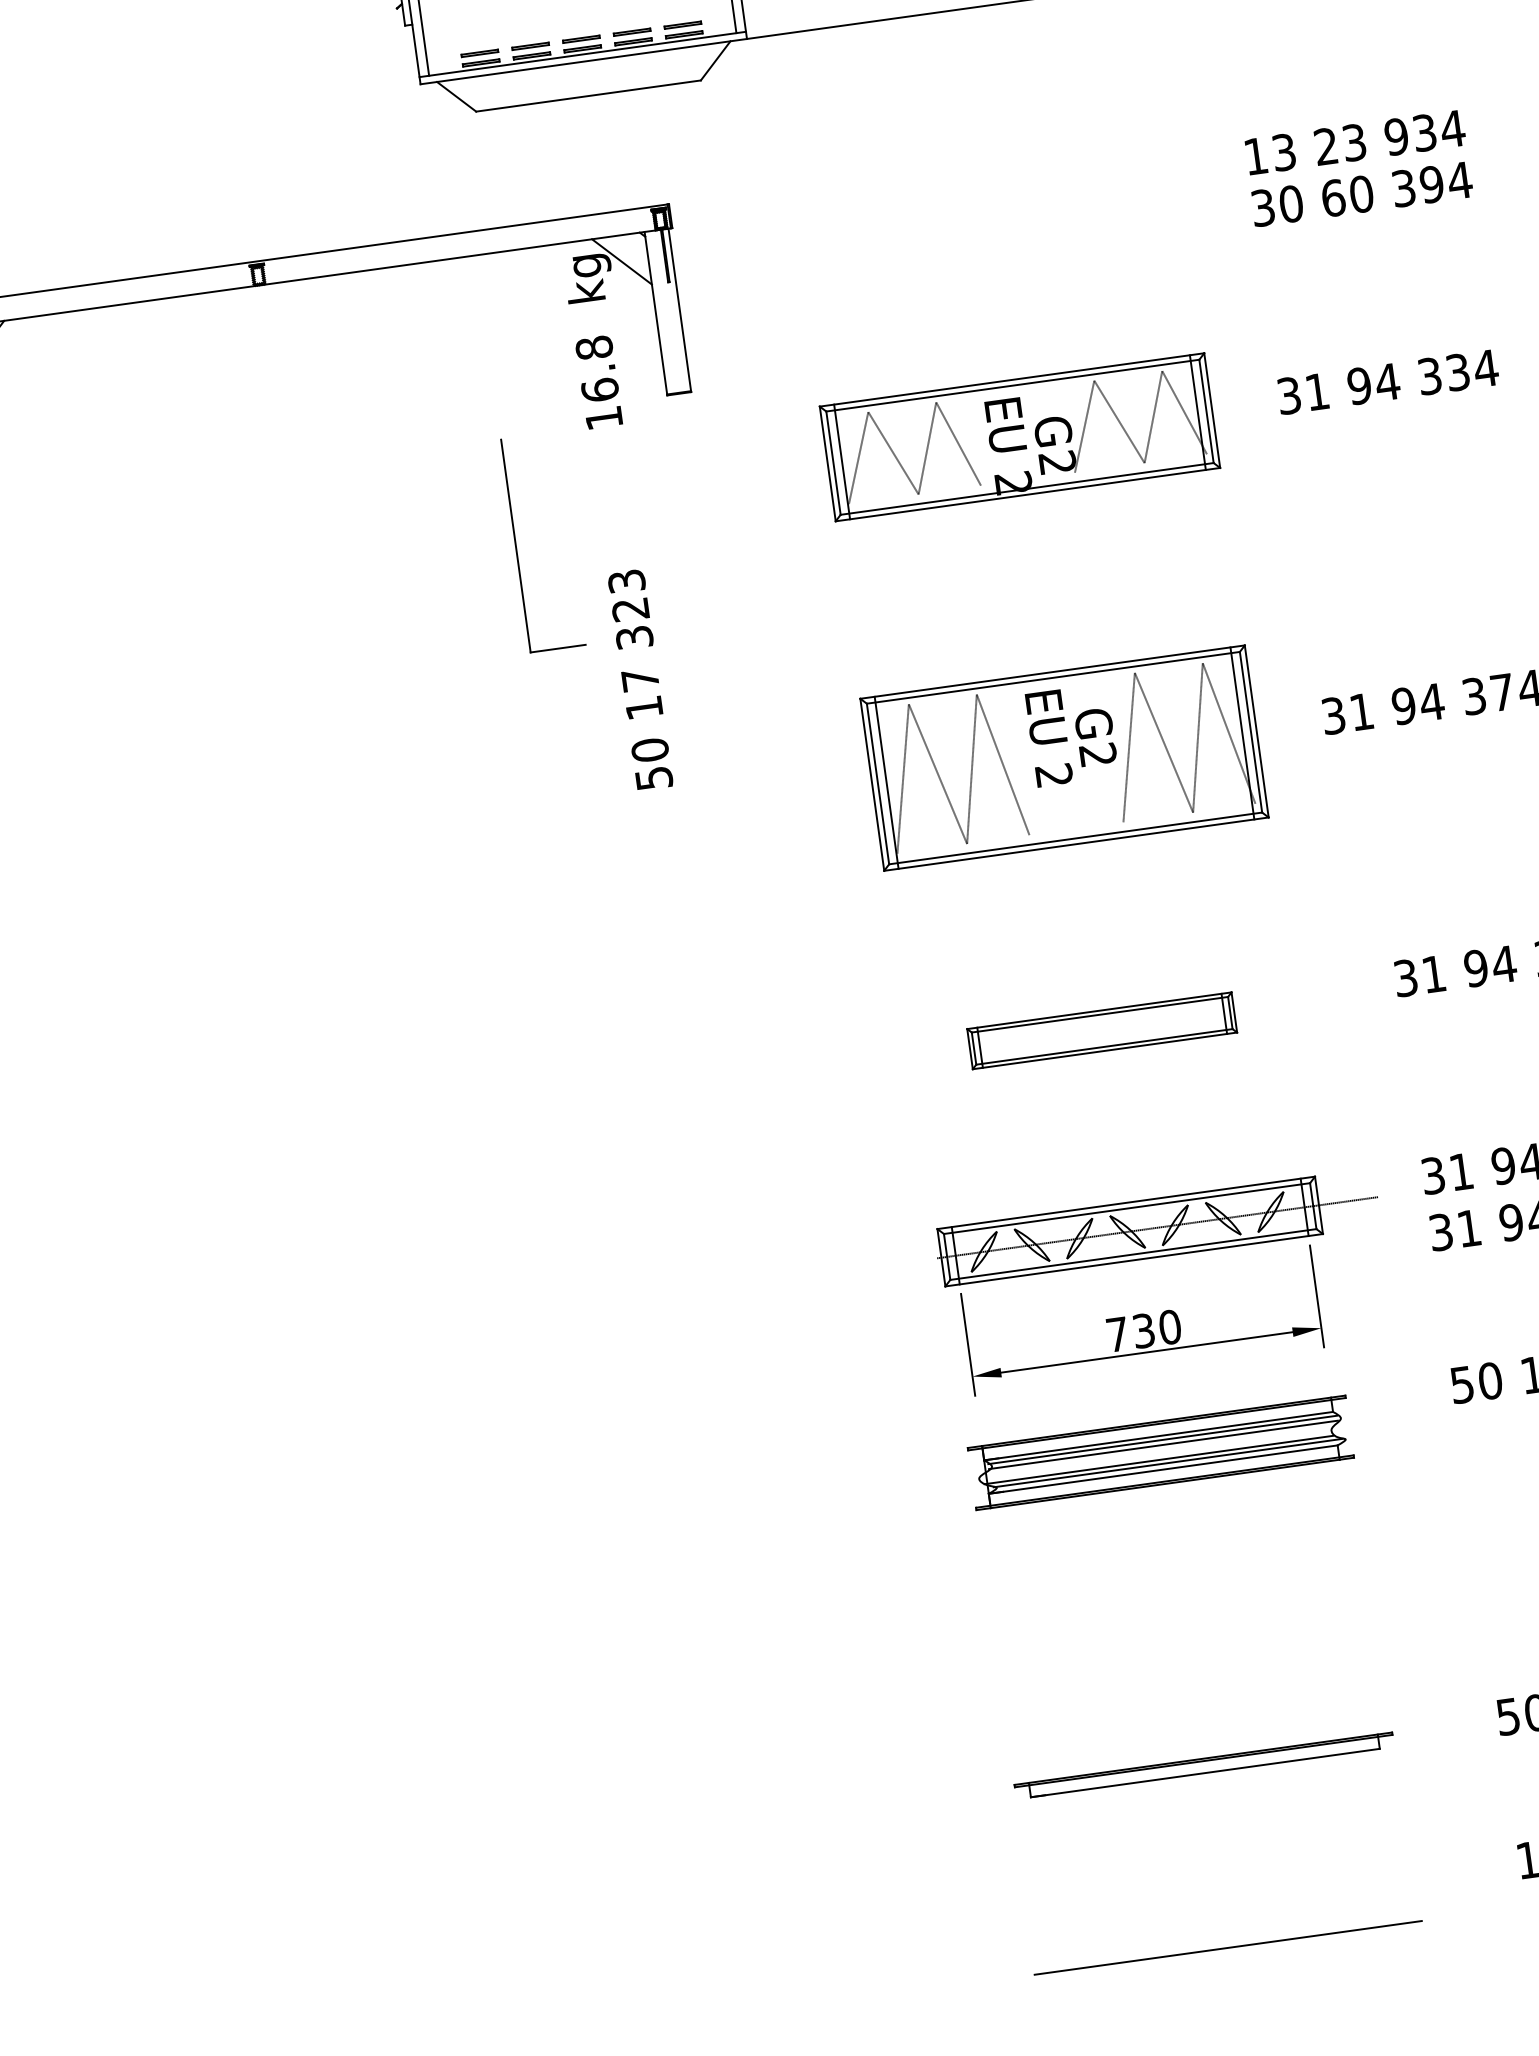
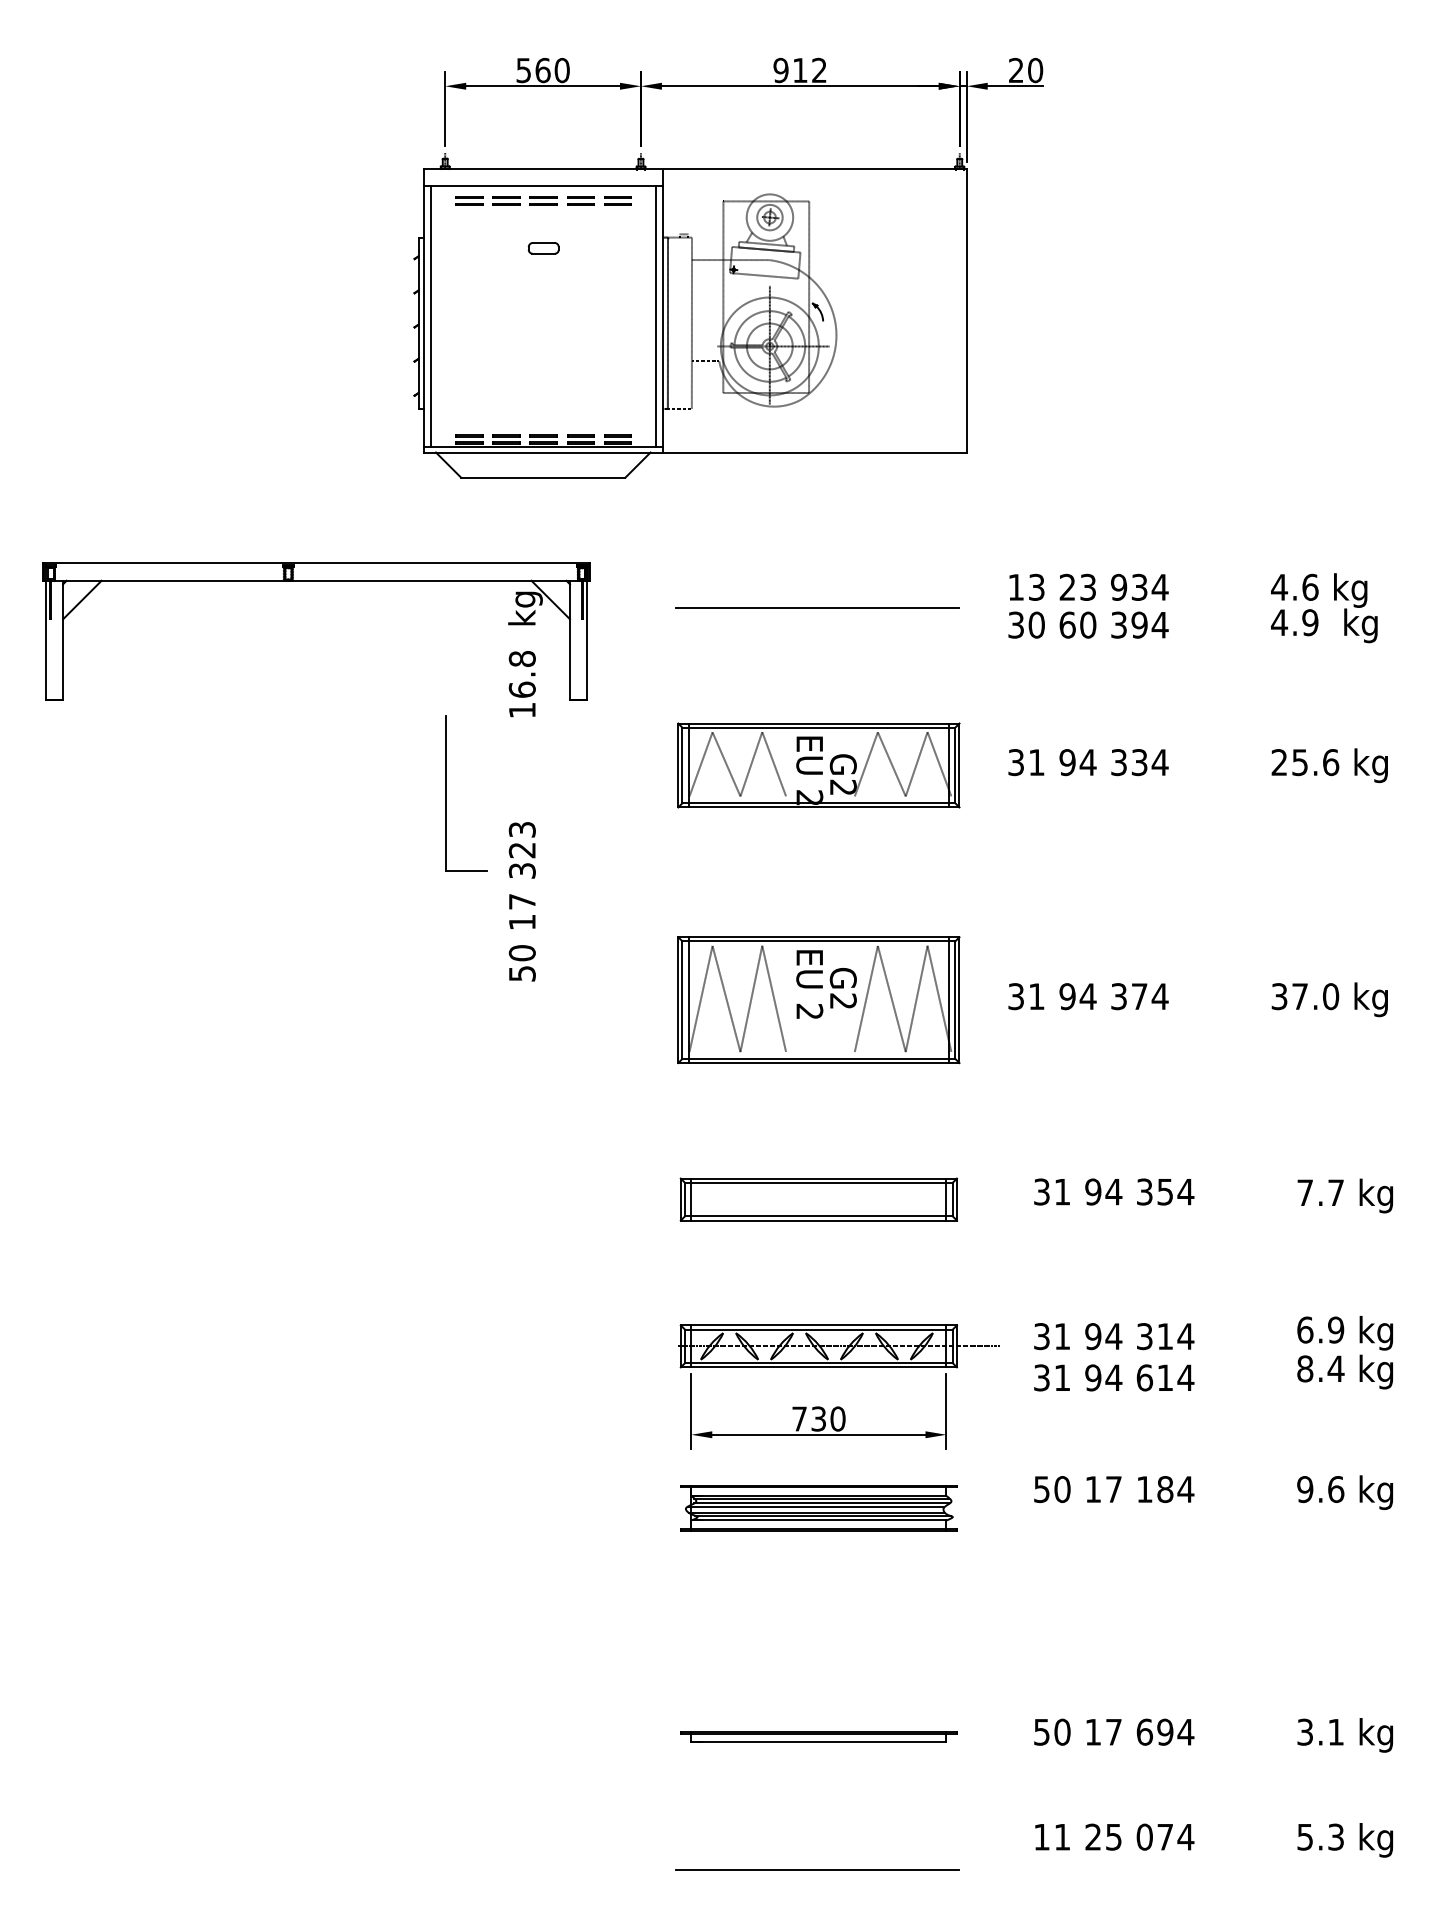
line: (988, 222) -> (817, 608), added
part: (1101, 1030) -> (818, 1199), size x1.43
line: (1155, 1451) -> (815, 1506), added

